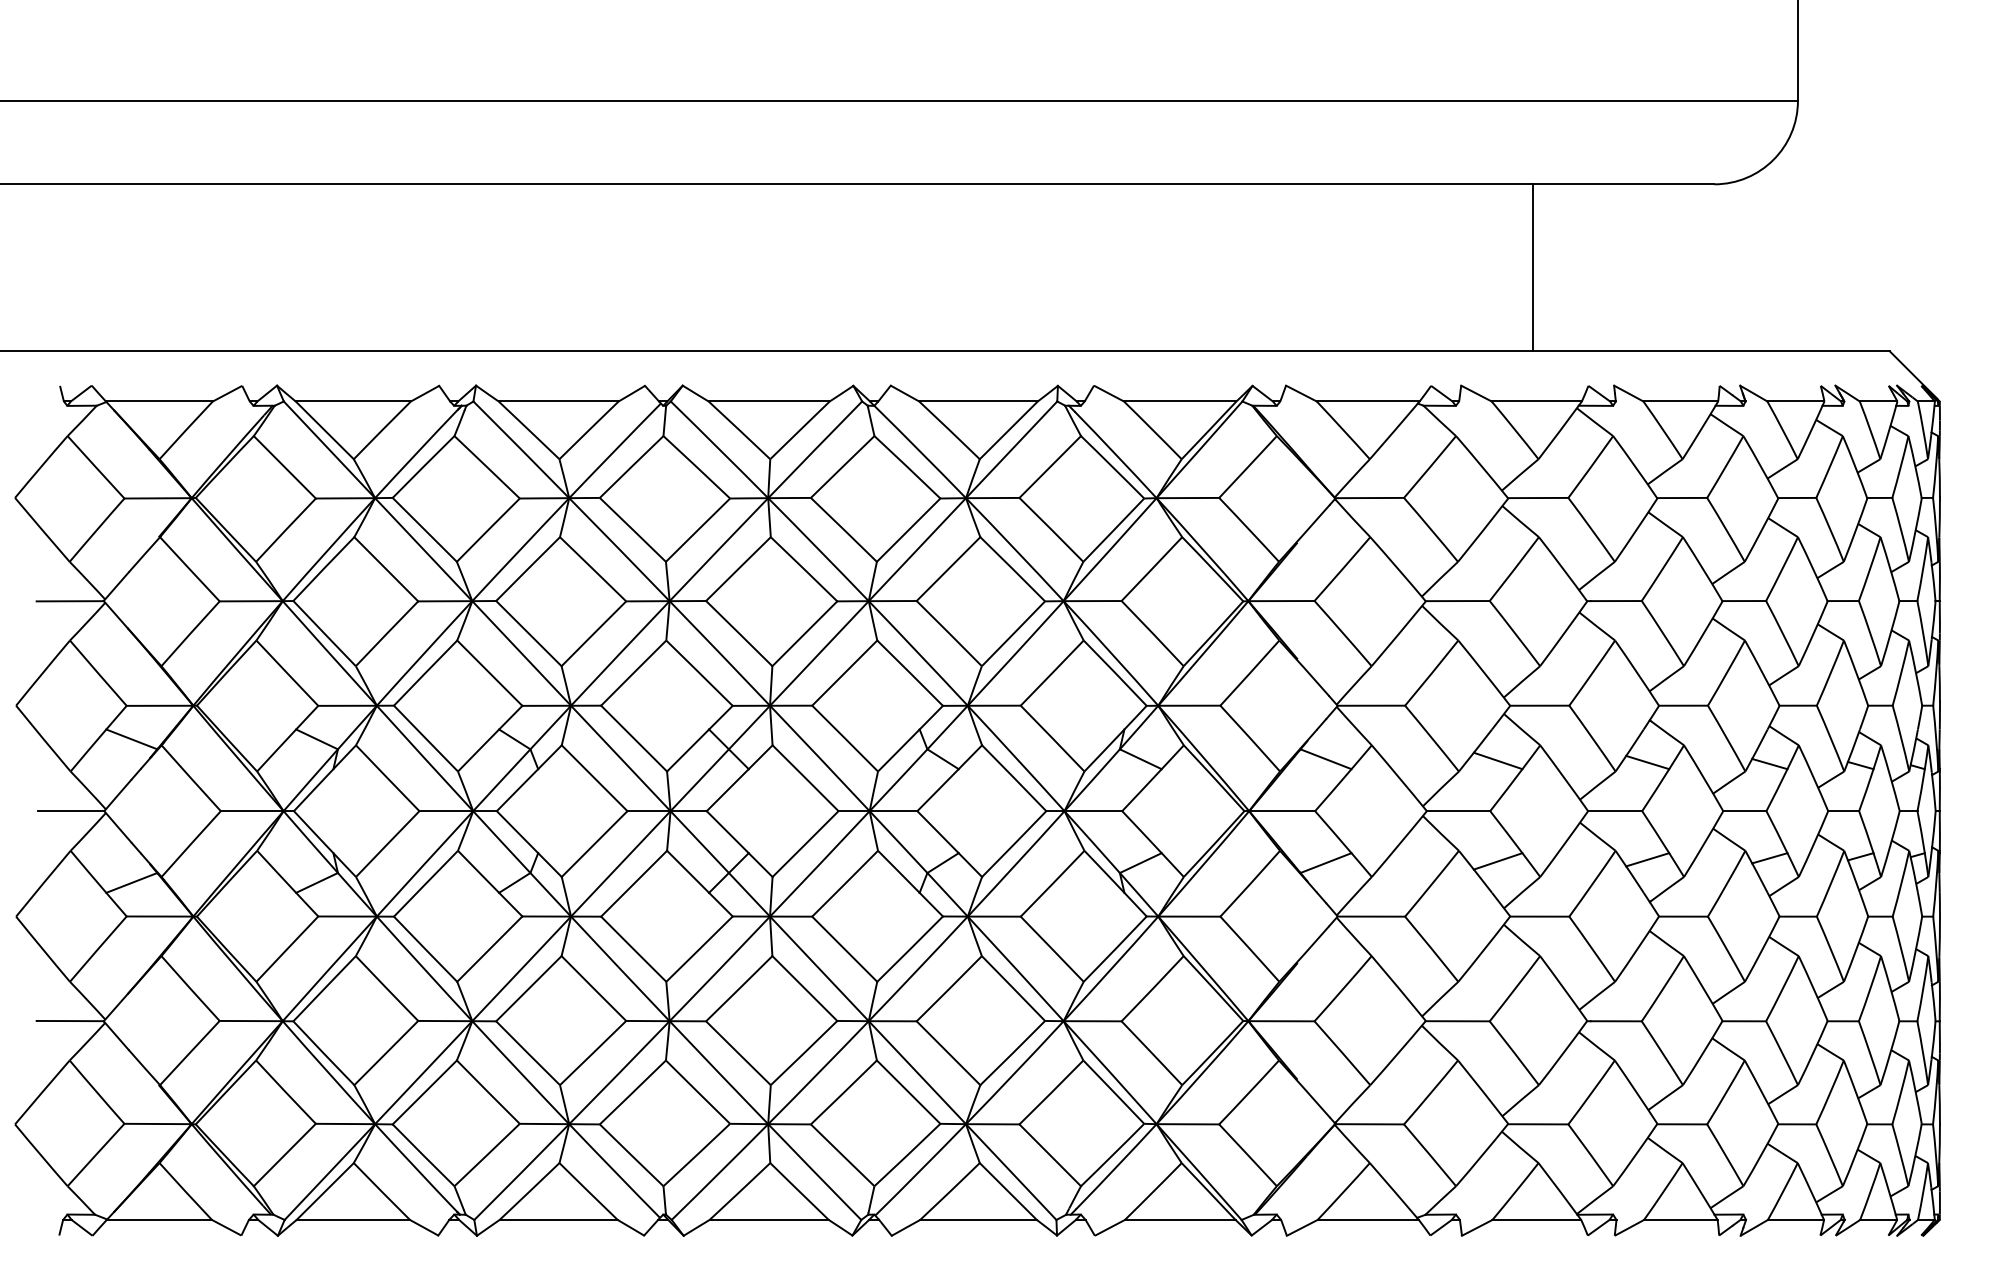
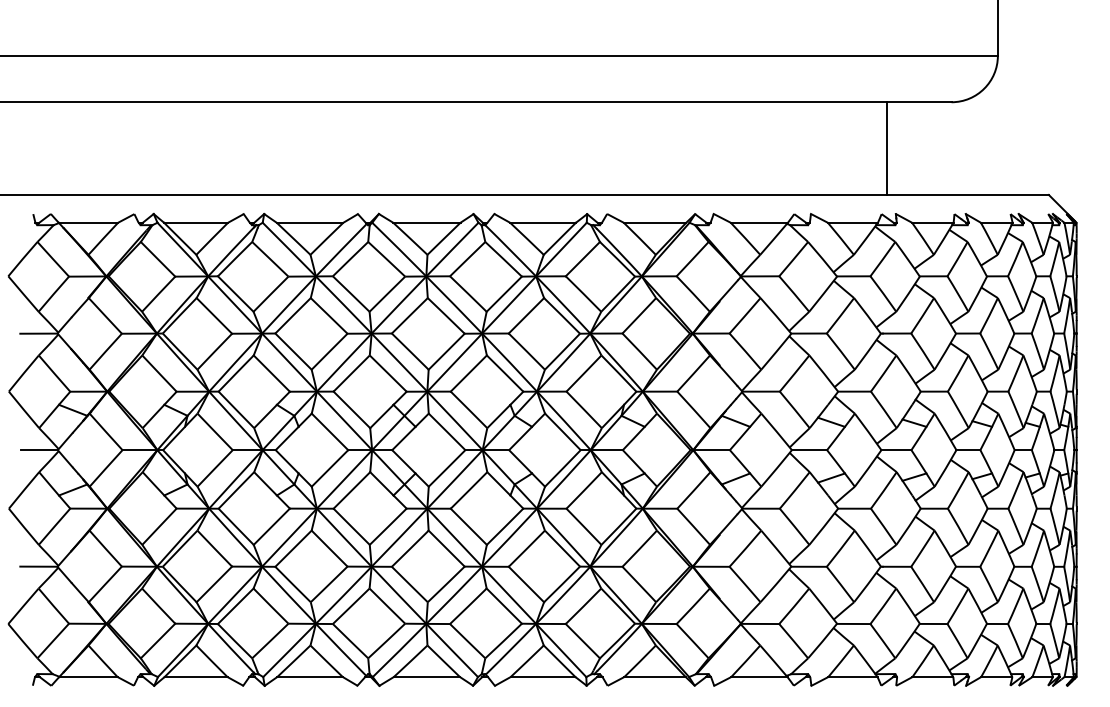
line: (1532, 267) -> (886, 148), moved

